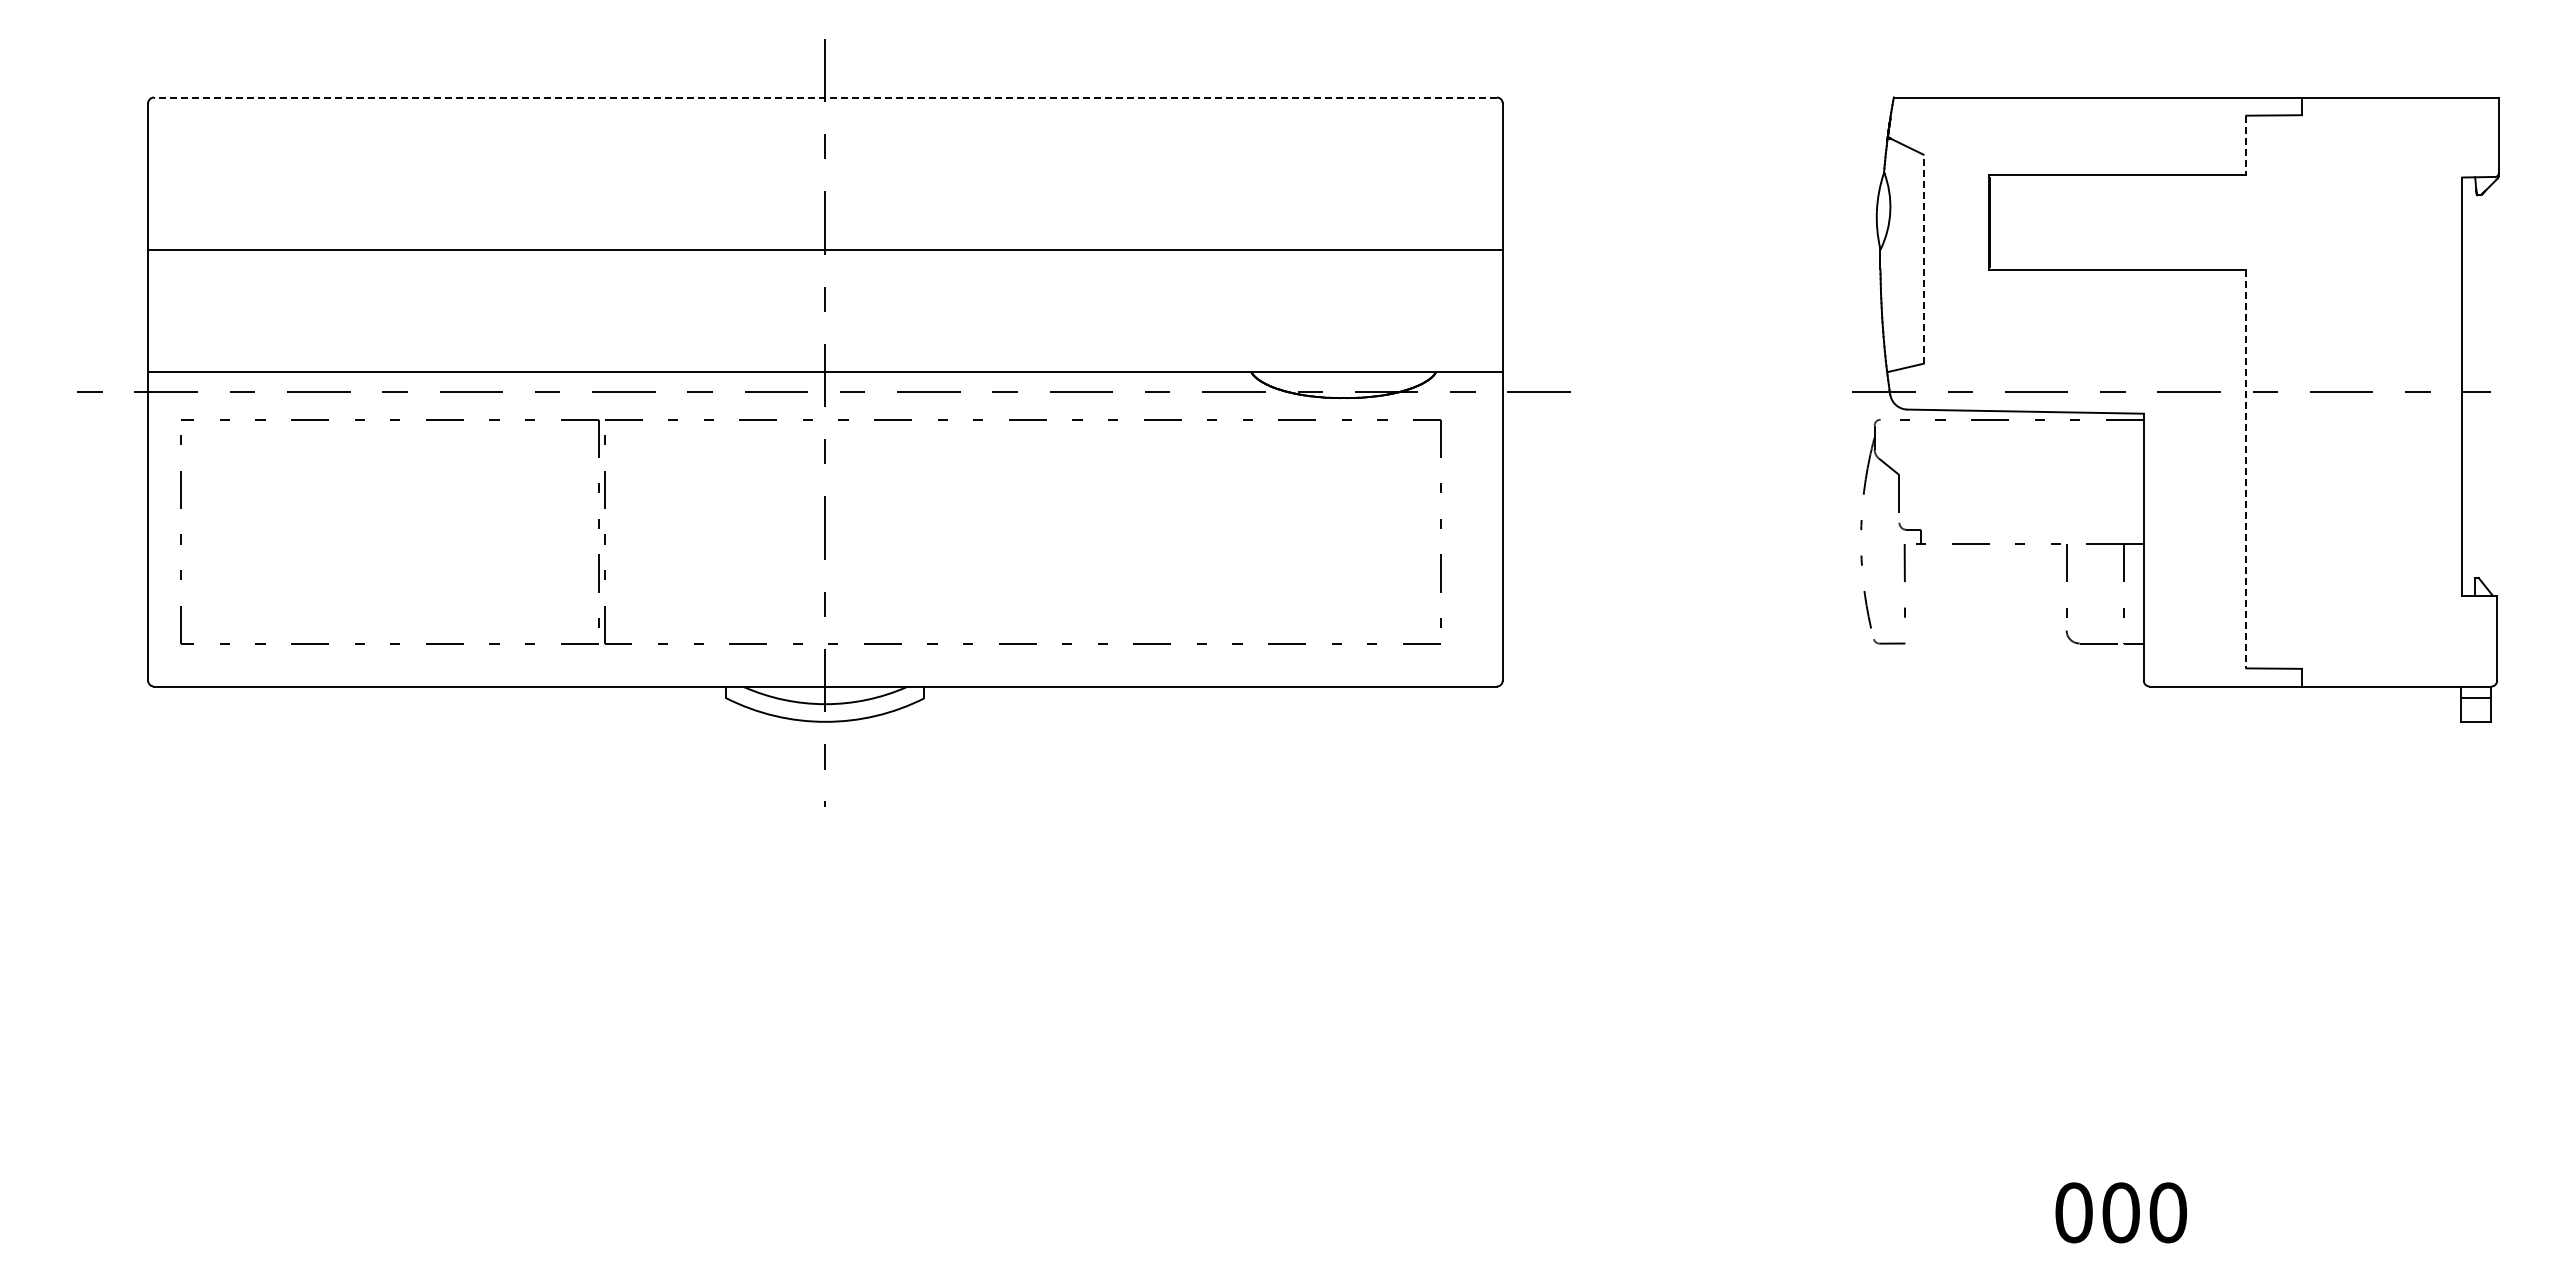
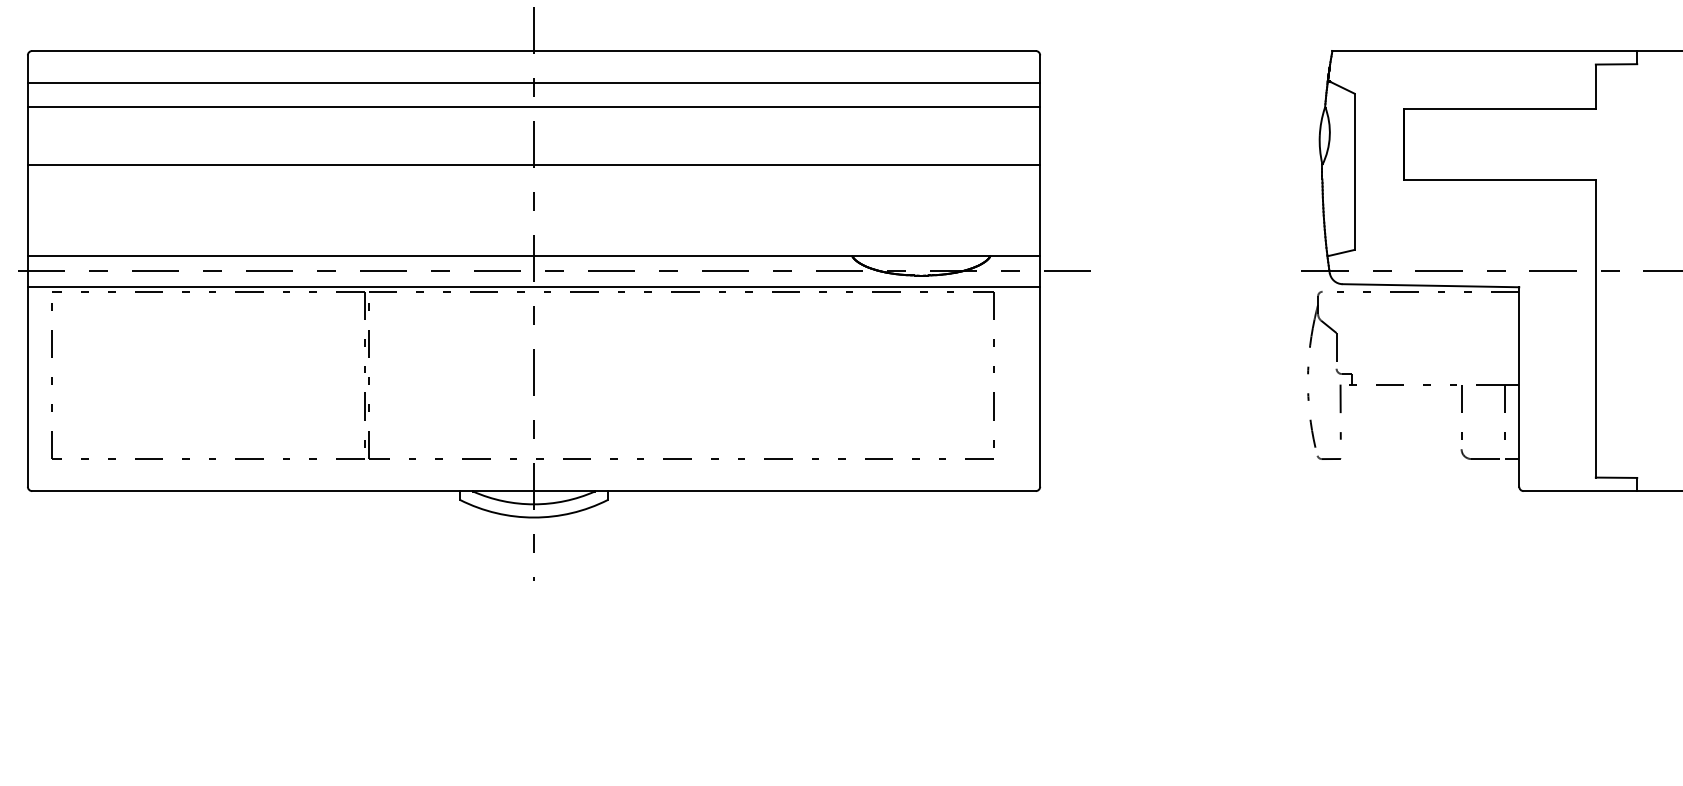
line: (824, 97) -> (533, 50), dashed -> solid
line: (825, 140) -> (534, 83), added
line: (2246, 145) -> (1595, 86), dashed -> solid
line: (825, 172) -> (534, 107), added
line: (1923, 259) -> (1354, 172), dashed -> solid
line: (825, 413) -> (534, 287), added
line: (2246, 469) -> (1595, 328), dashed -> solid

